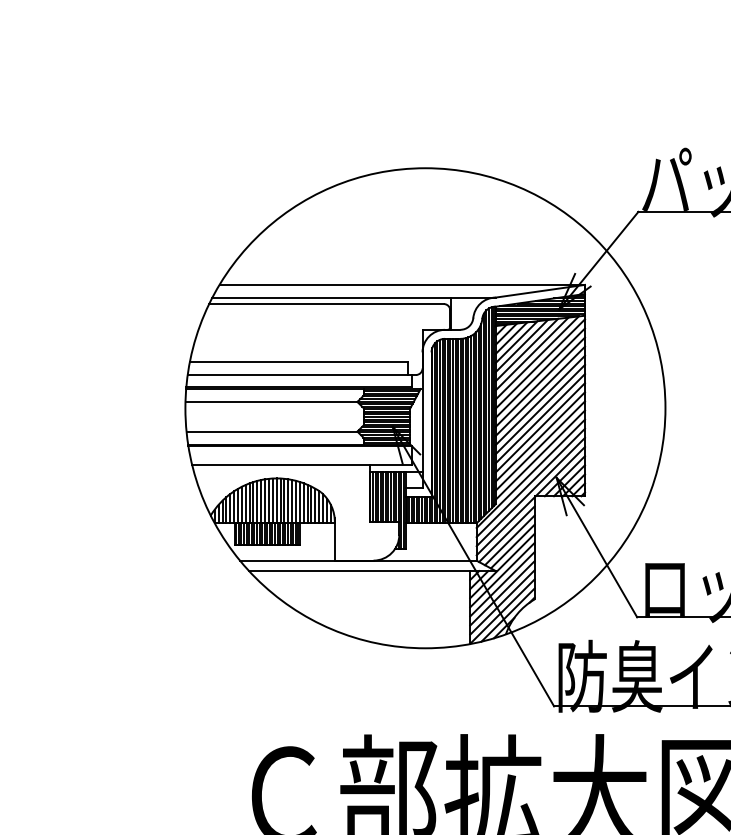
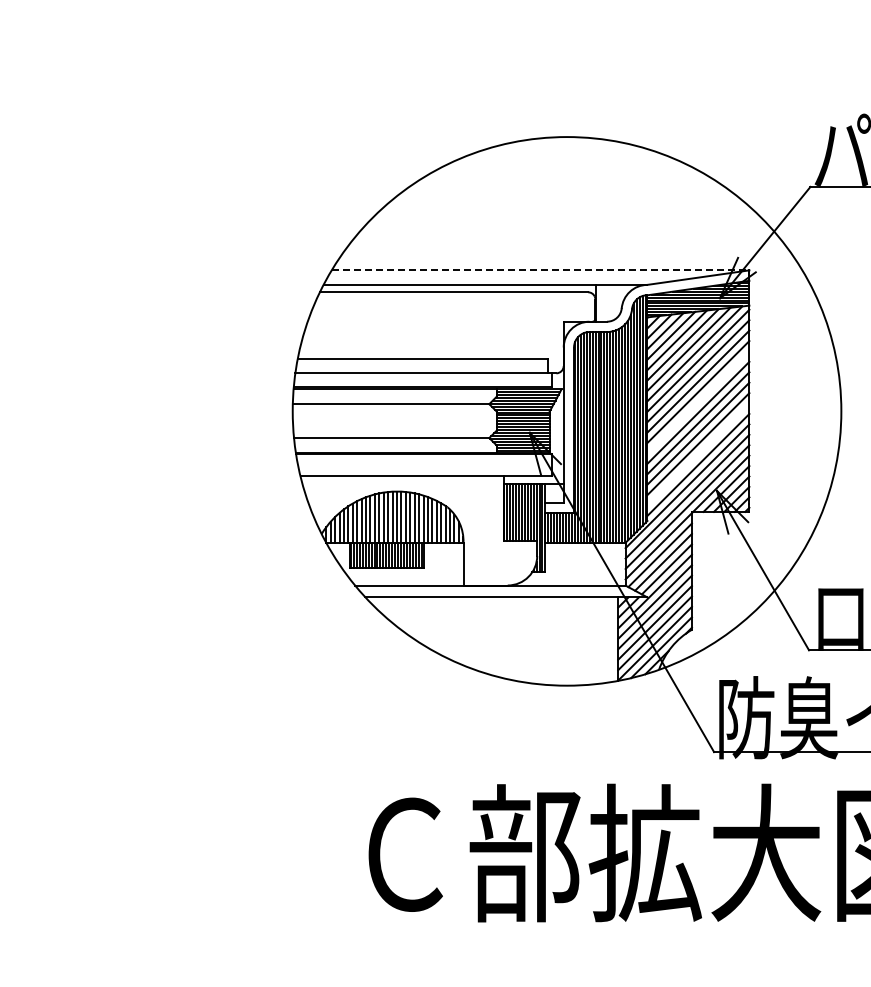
line: (402, 284) -> (540, 270), solid -> dashed
line: (540, 400) -> (698, 402), removed
line: (540, 445) -> (698, 454), removed

